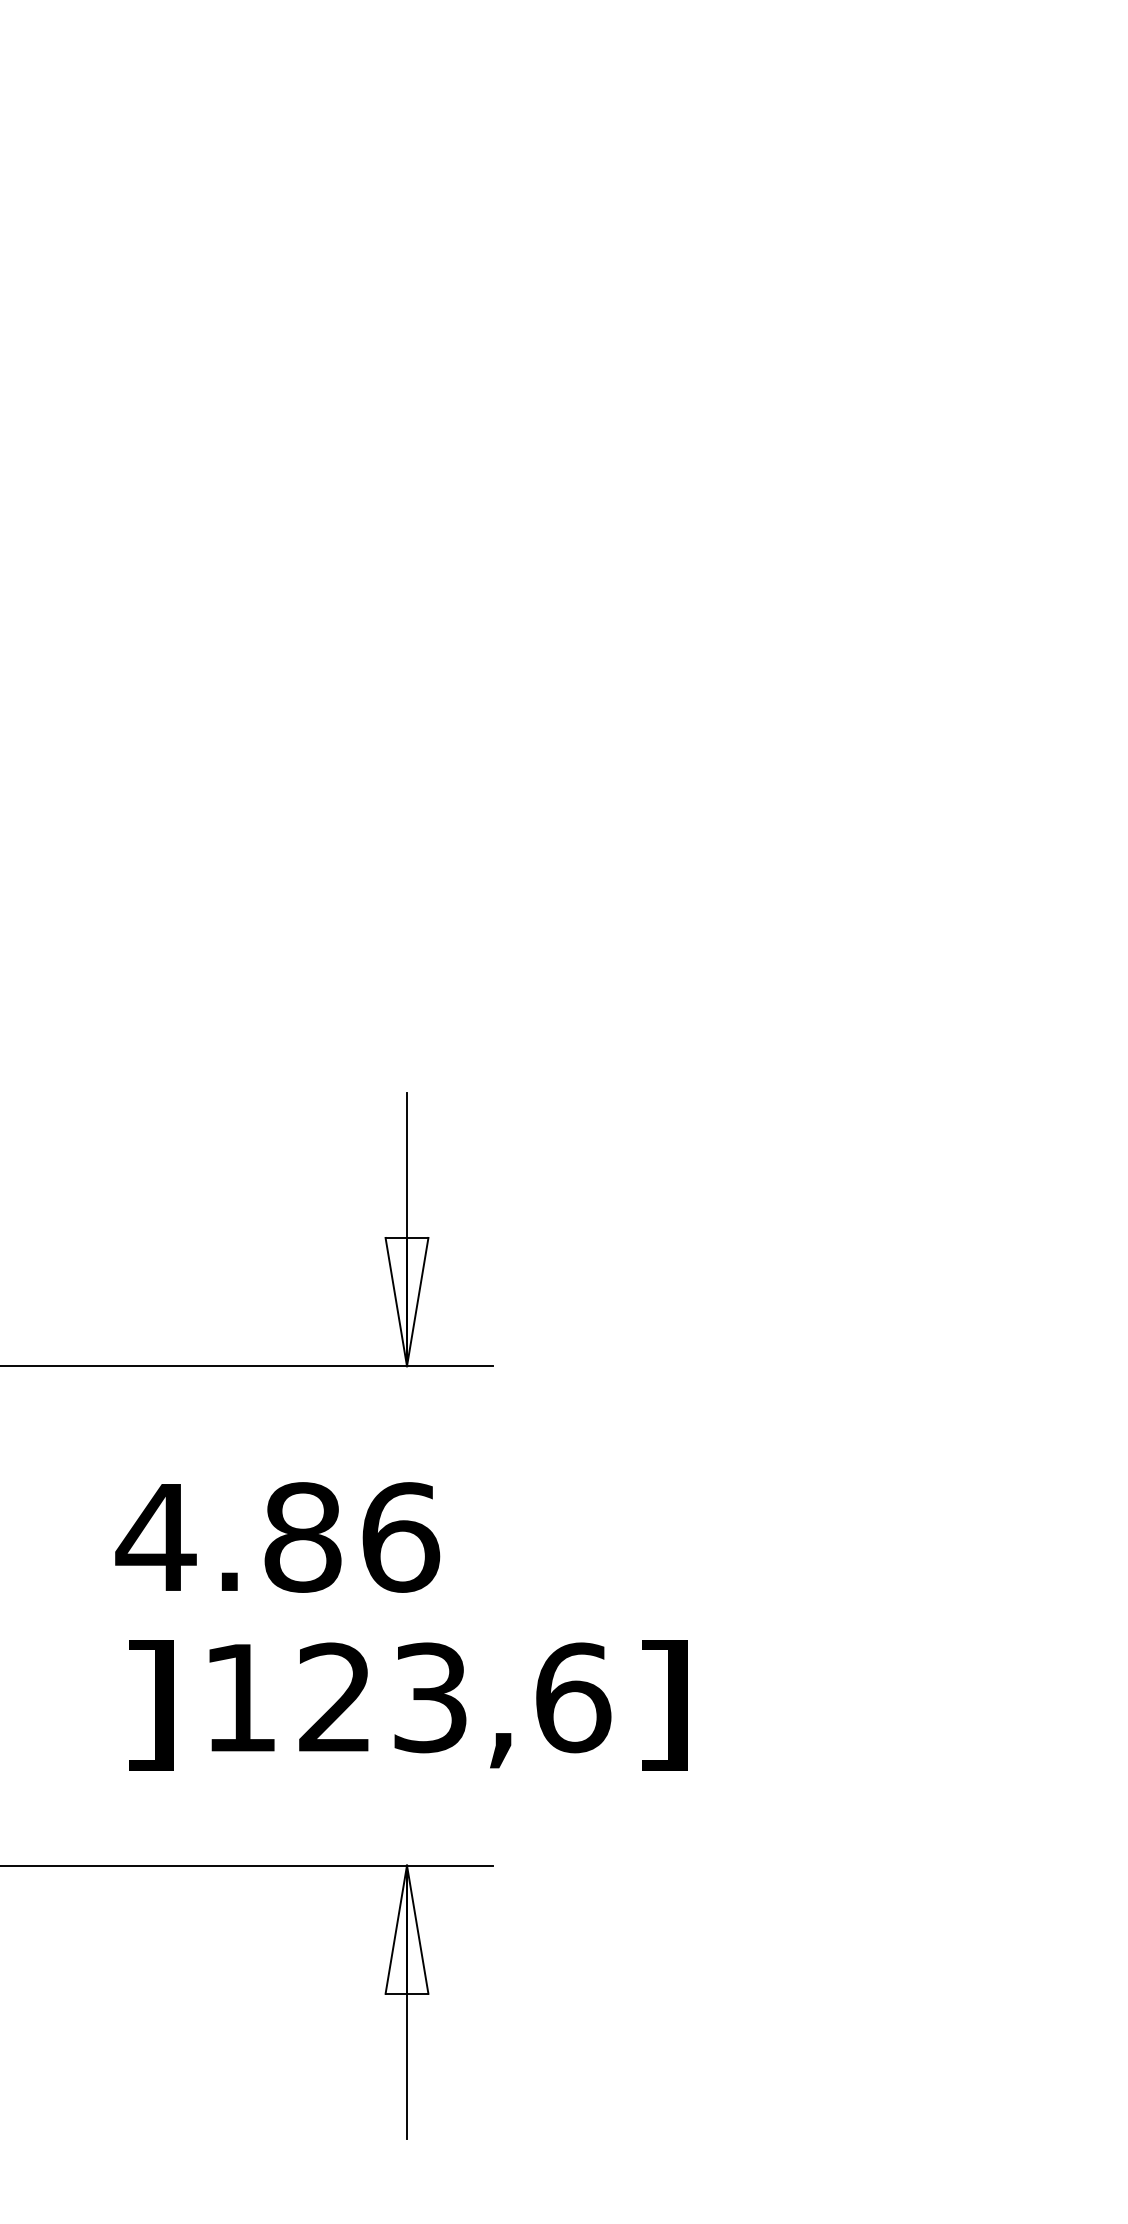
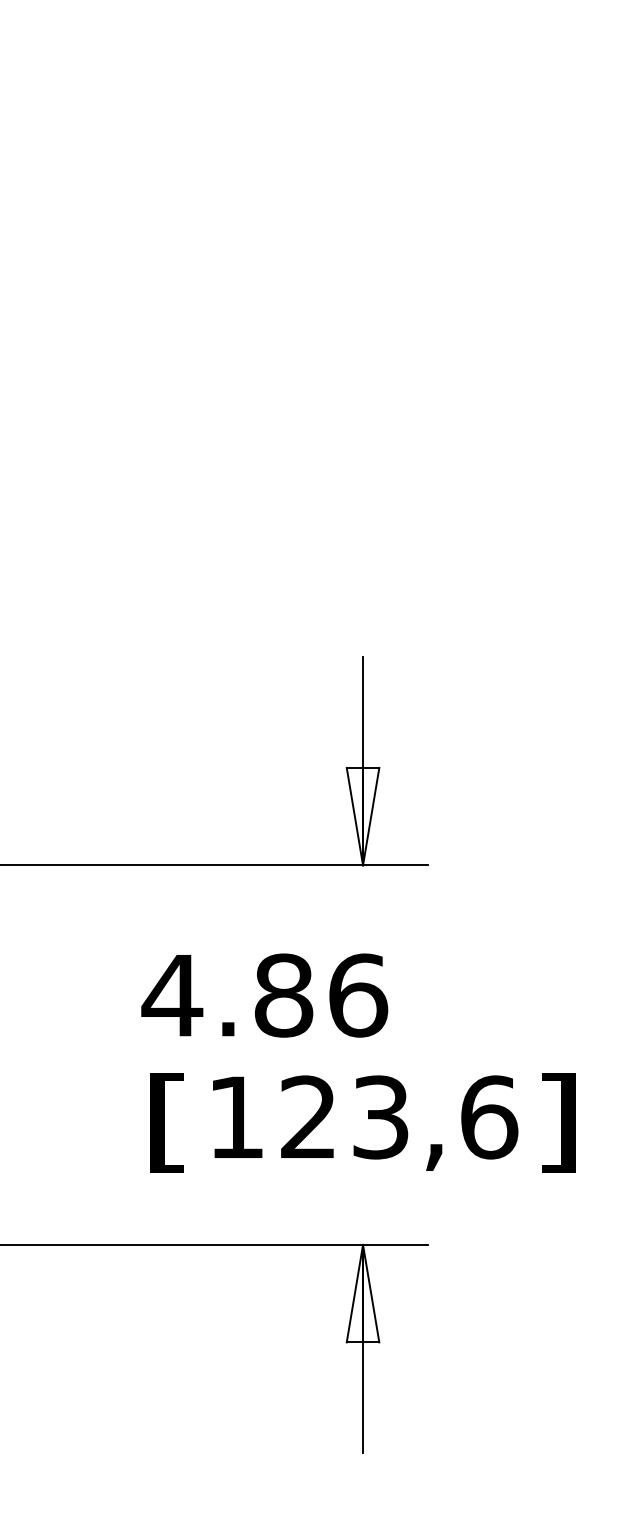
text: (149, 1705) -> (167, 1123), ] -> [

